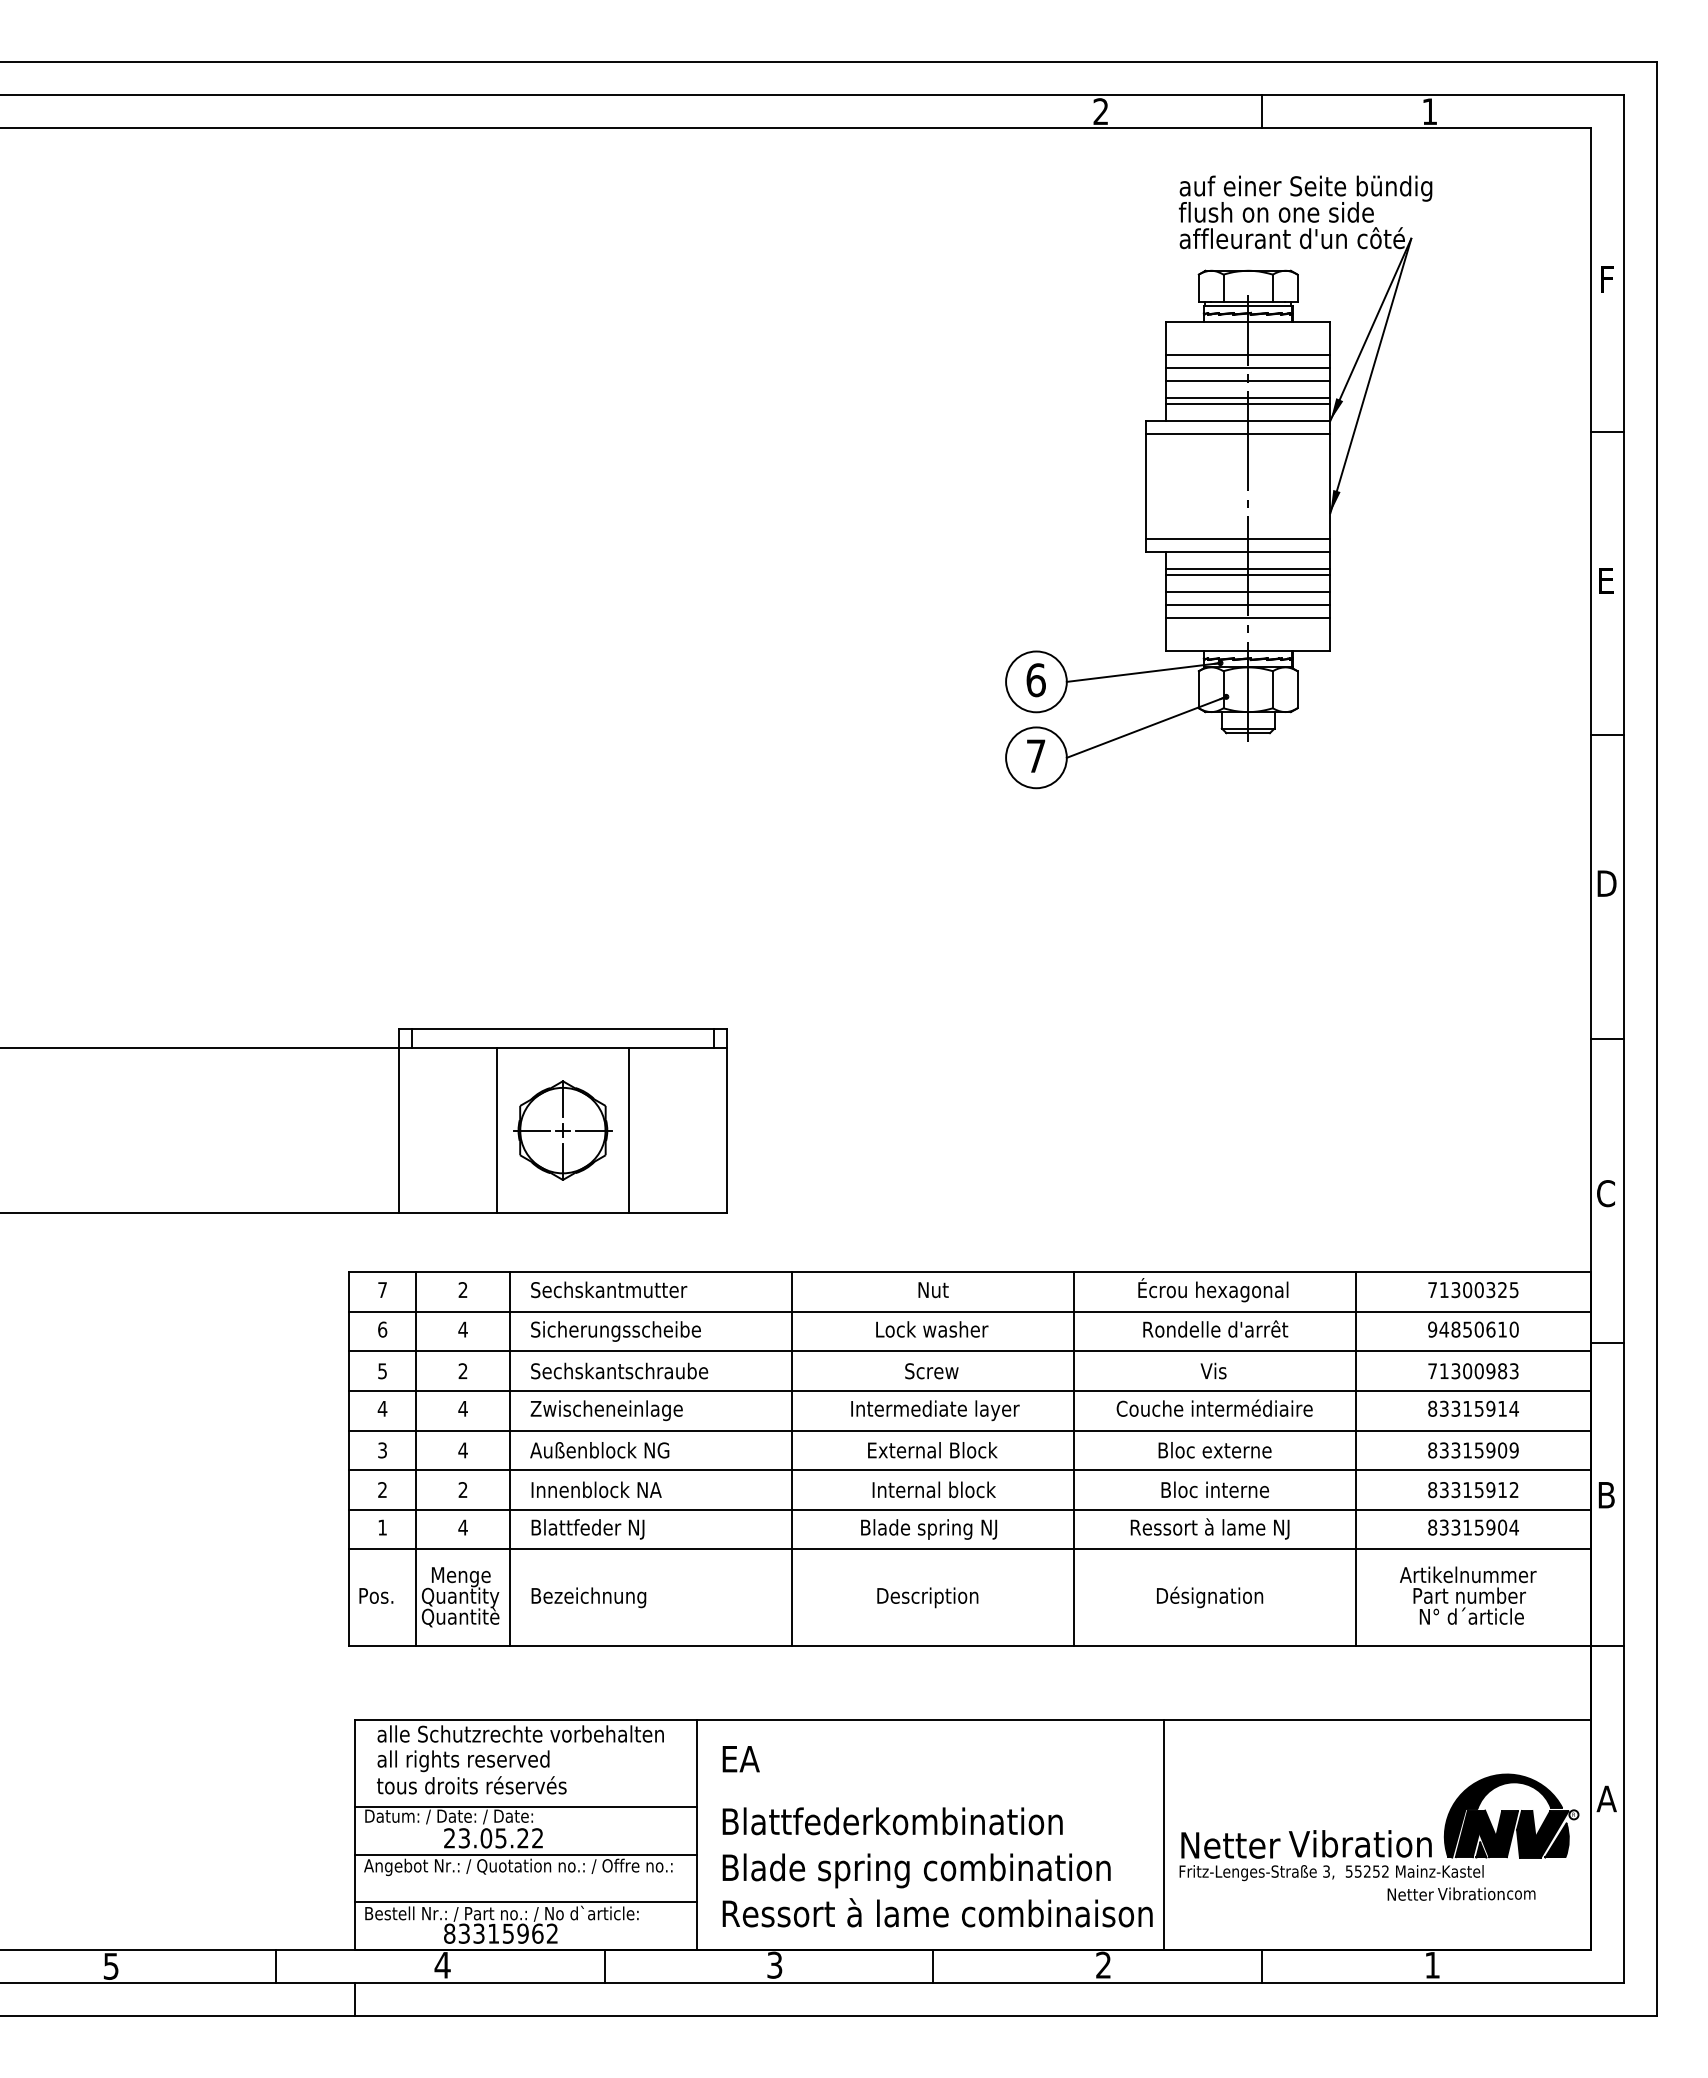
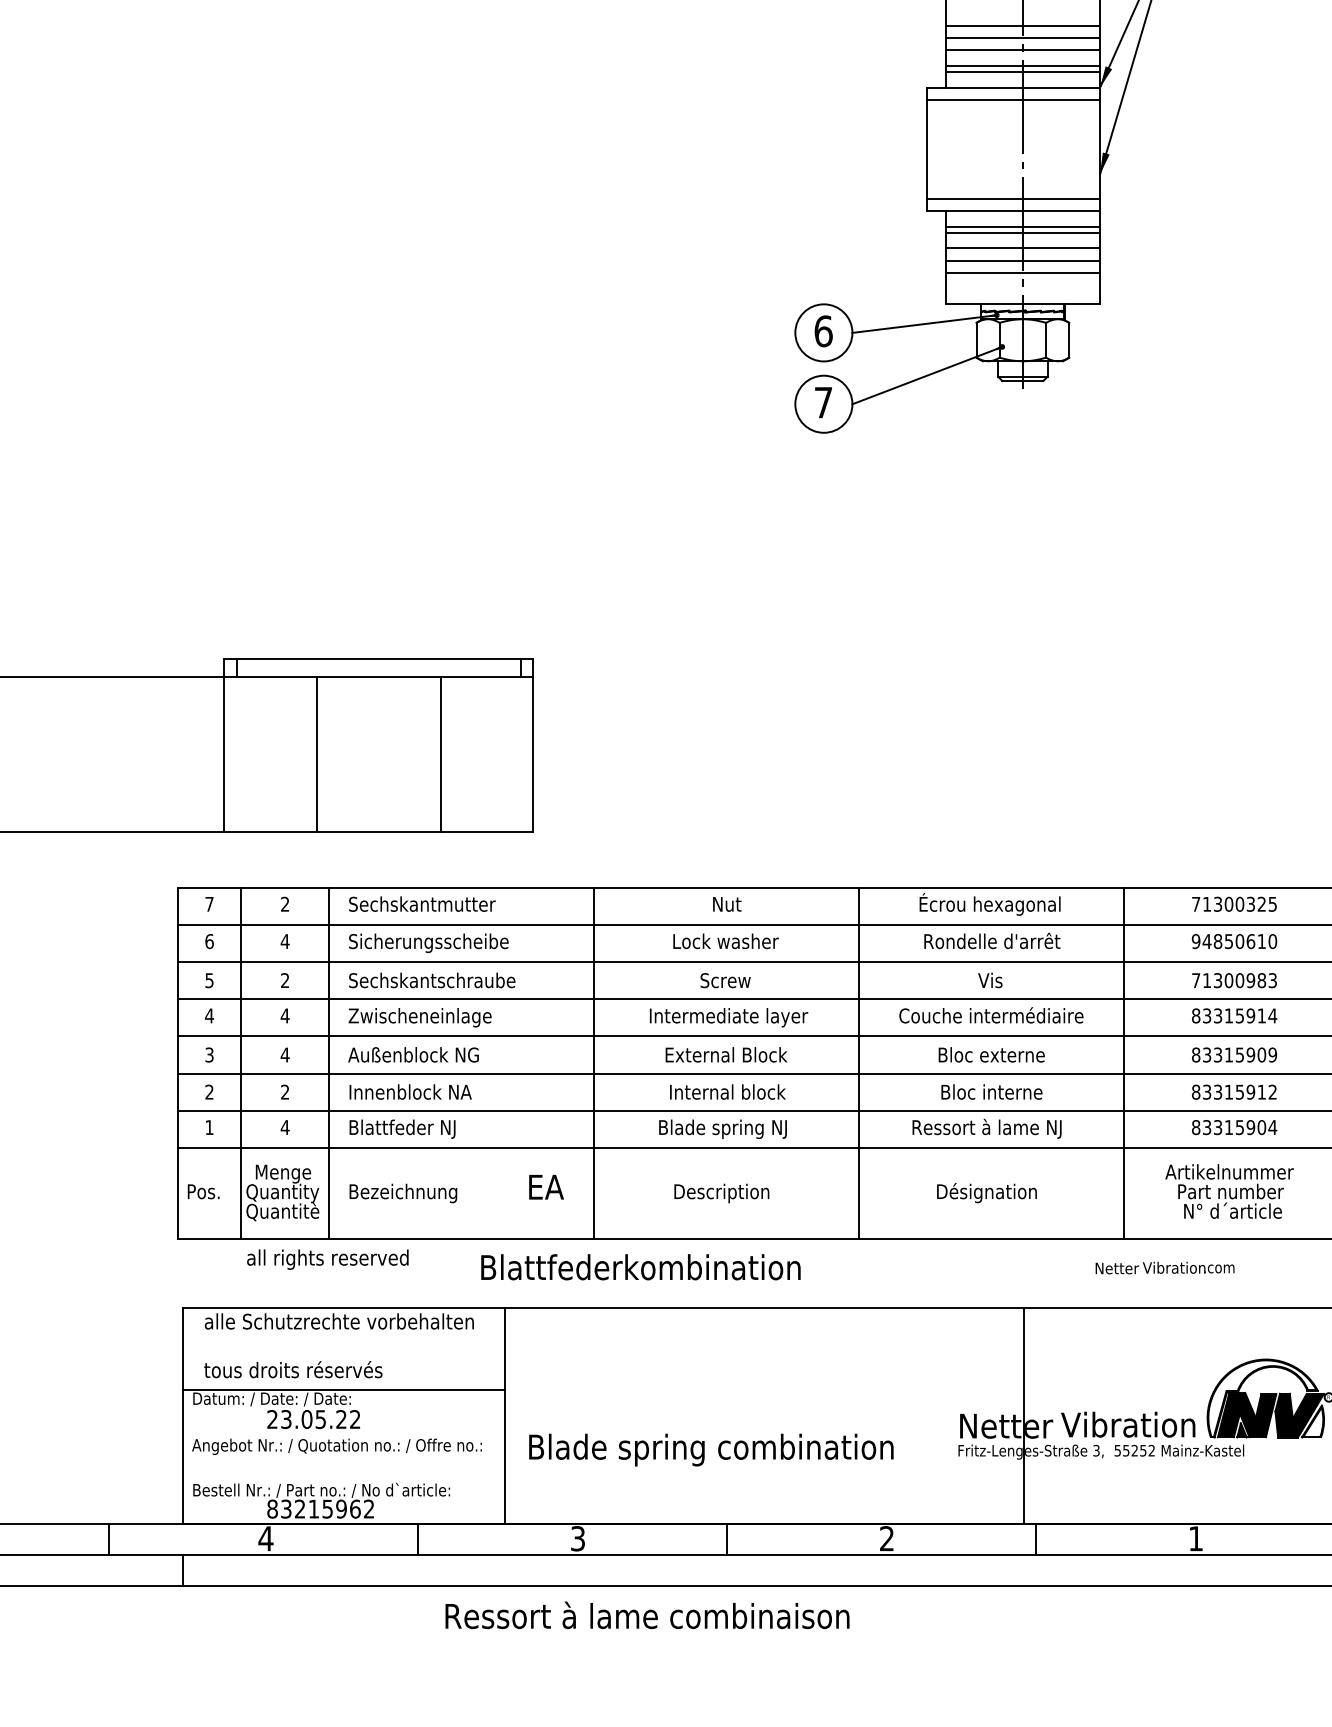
part: (562, 1130) -> (378, 754), removed
text: (740, 1759) -> (545, 1187), moved
text: (463, 1761) -> (327, 1259), moved
fill: (1502, 1815) -> (1261, 1398), removed
text: (892, 1821) -> (640, 1267), moved
line: (1163, 1834) -> (1024, 1415), moved
fill: (1556, 1840) -> (1312, 1421), removed
line: (525, 1854) -> (343, 1434), removed
text: (1461, 1893) -> (1165, 1267), moved
line: (525, 1902) -> (343, 1479), removed
text: (937, 1912) -> (647, 1615), moved
text: (478, 1933) -> (299, 1508), 83315962 -> 83215962

